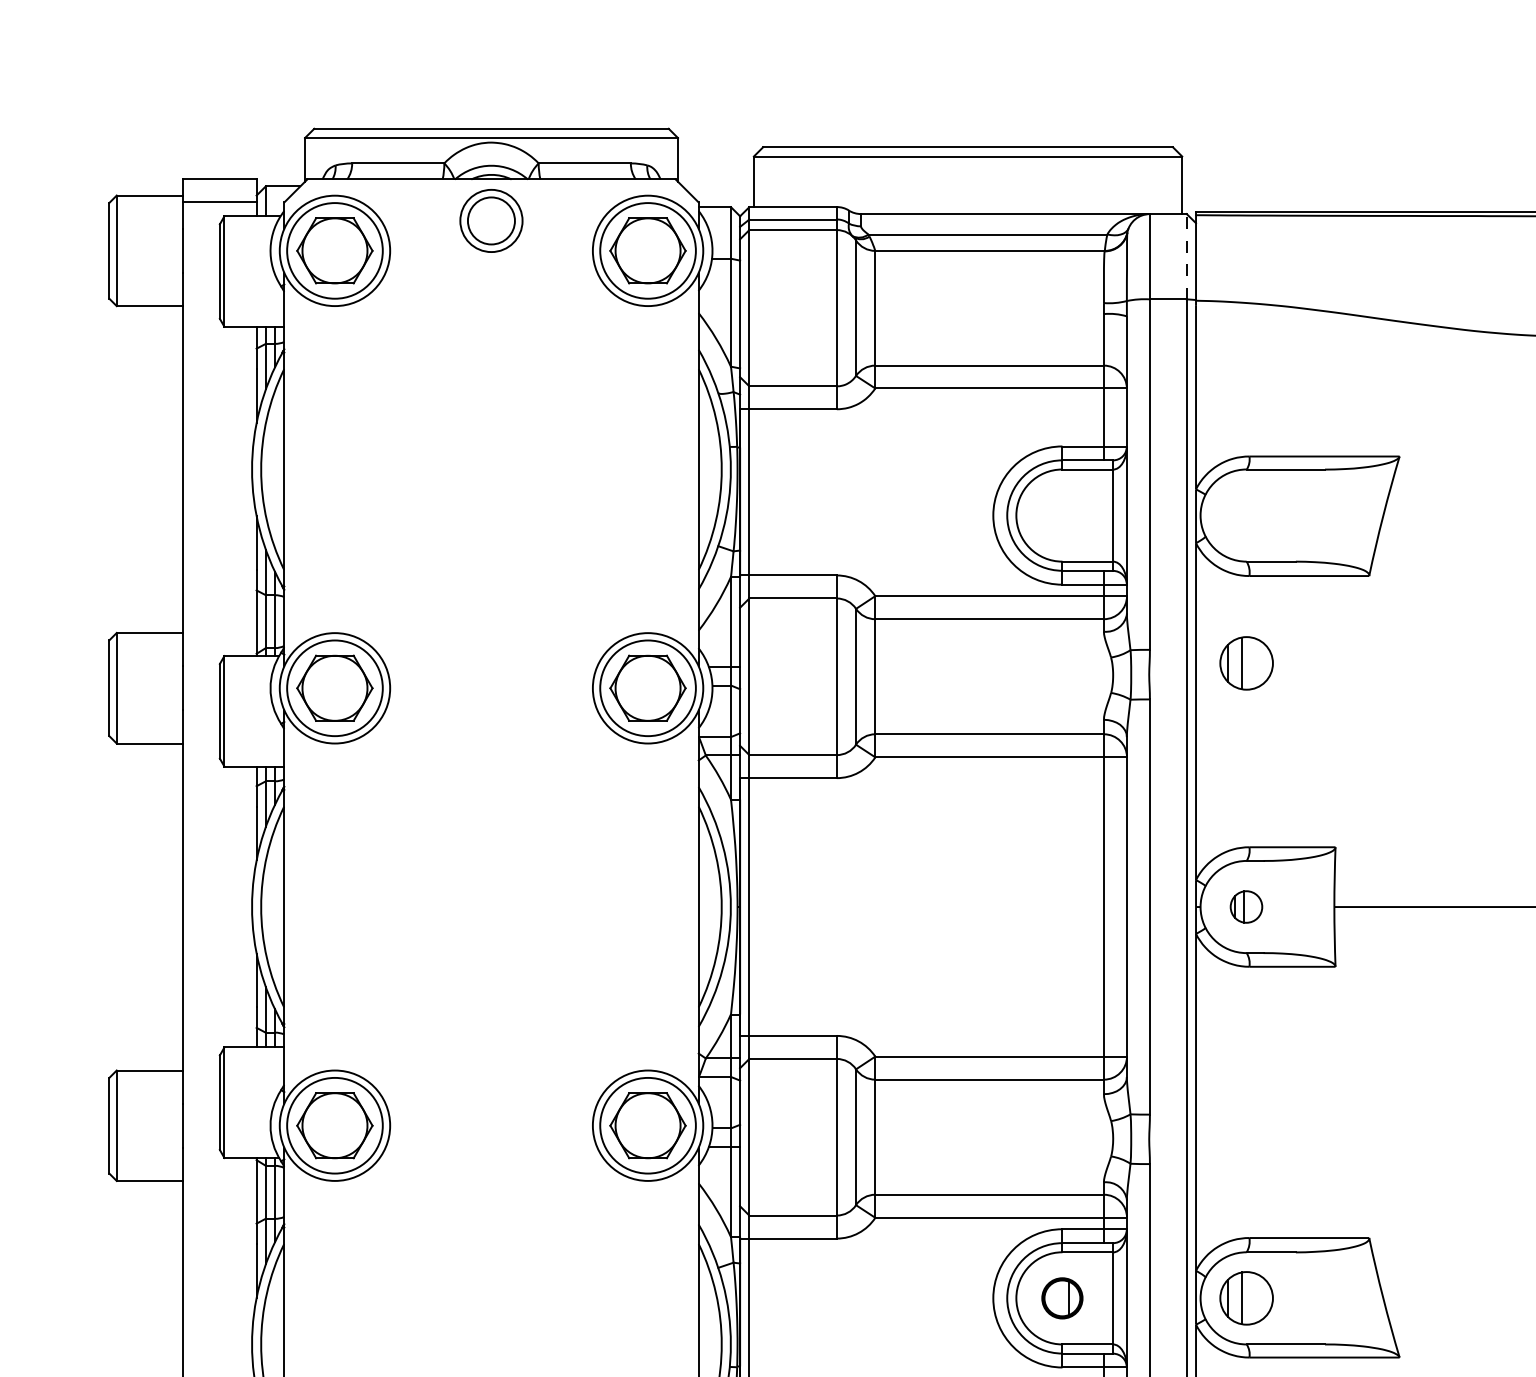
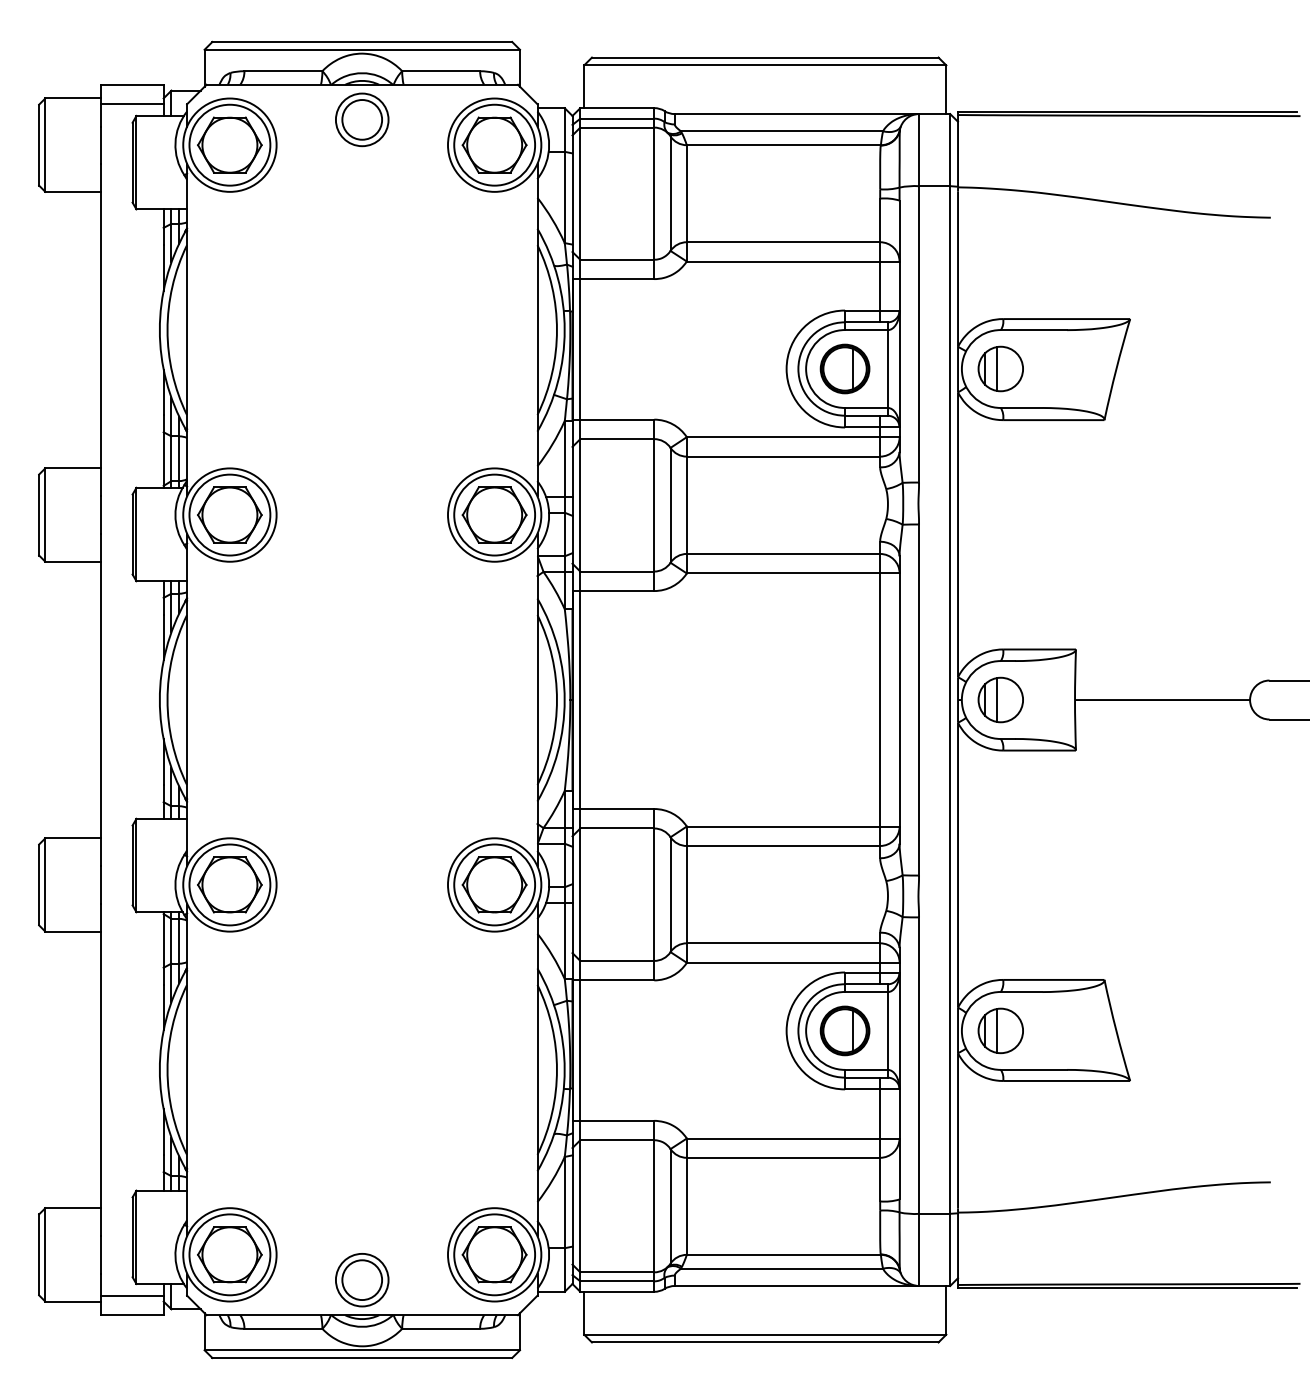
line: (1187, 255) -> (950, 149), dashed -> solid
part: (1061, 514) -> (844, 368), added
part: (1246, 662) -> (1000, 368), moved
part: (1246, 906) -> (1000, 699), size x1.67
part: (1061, 1297) -> (844, 1030), size x1.43

